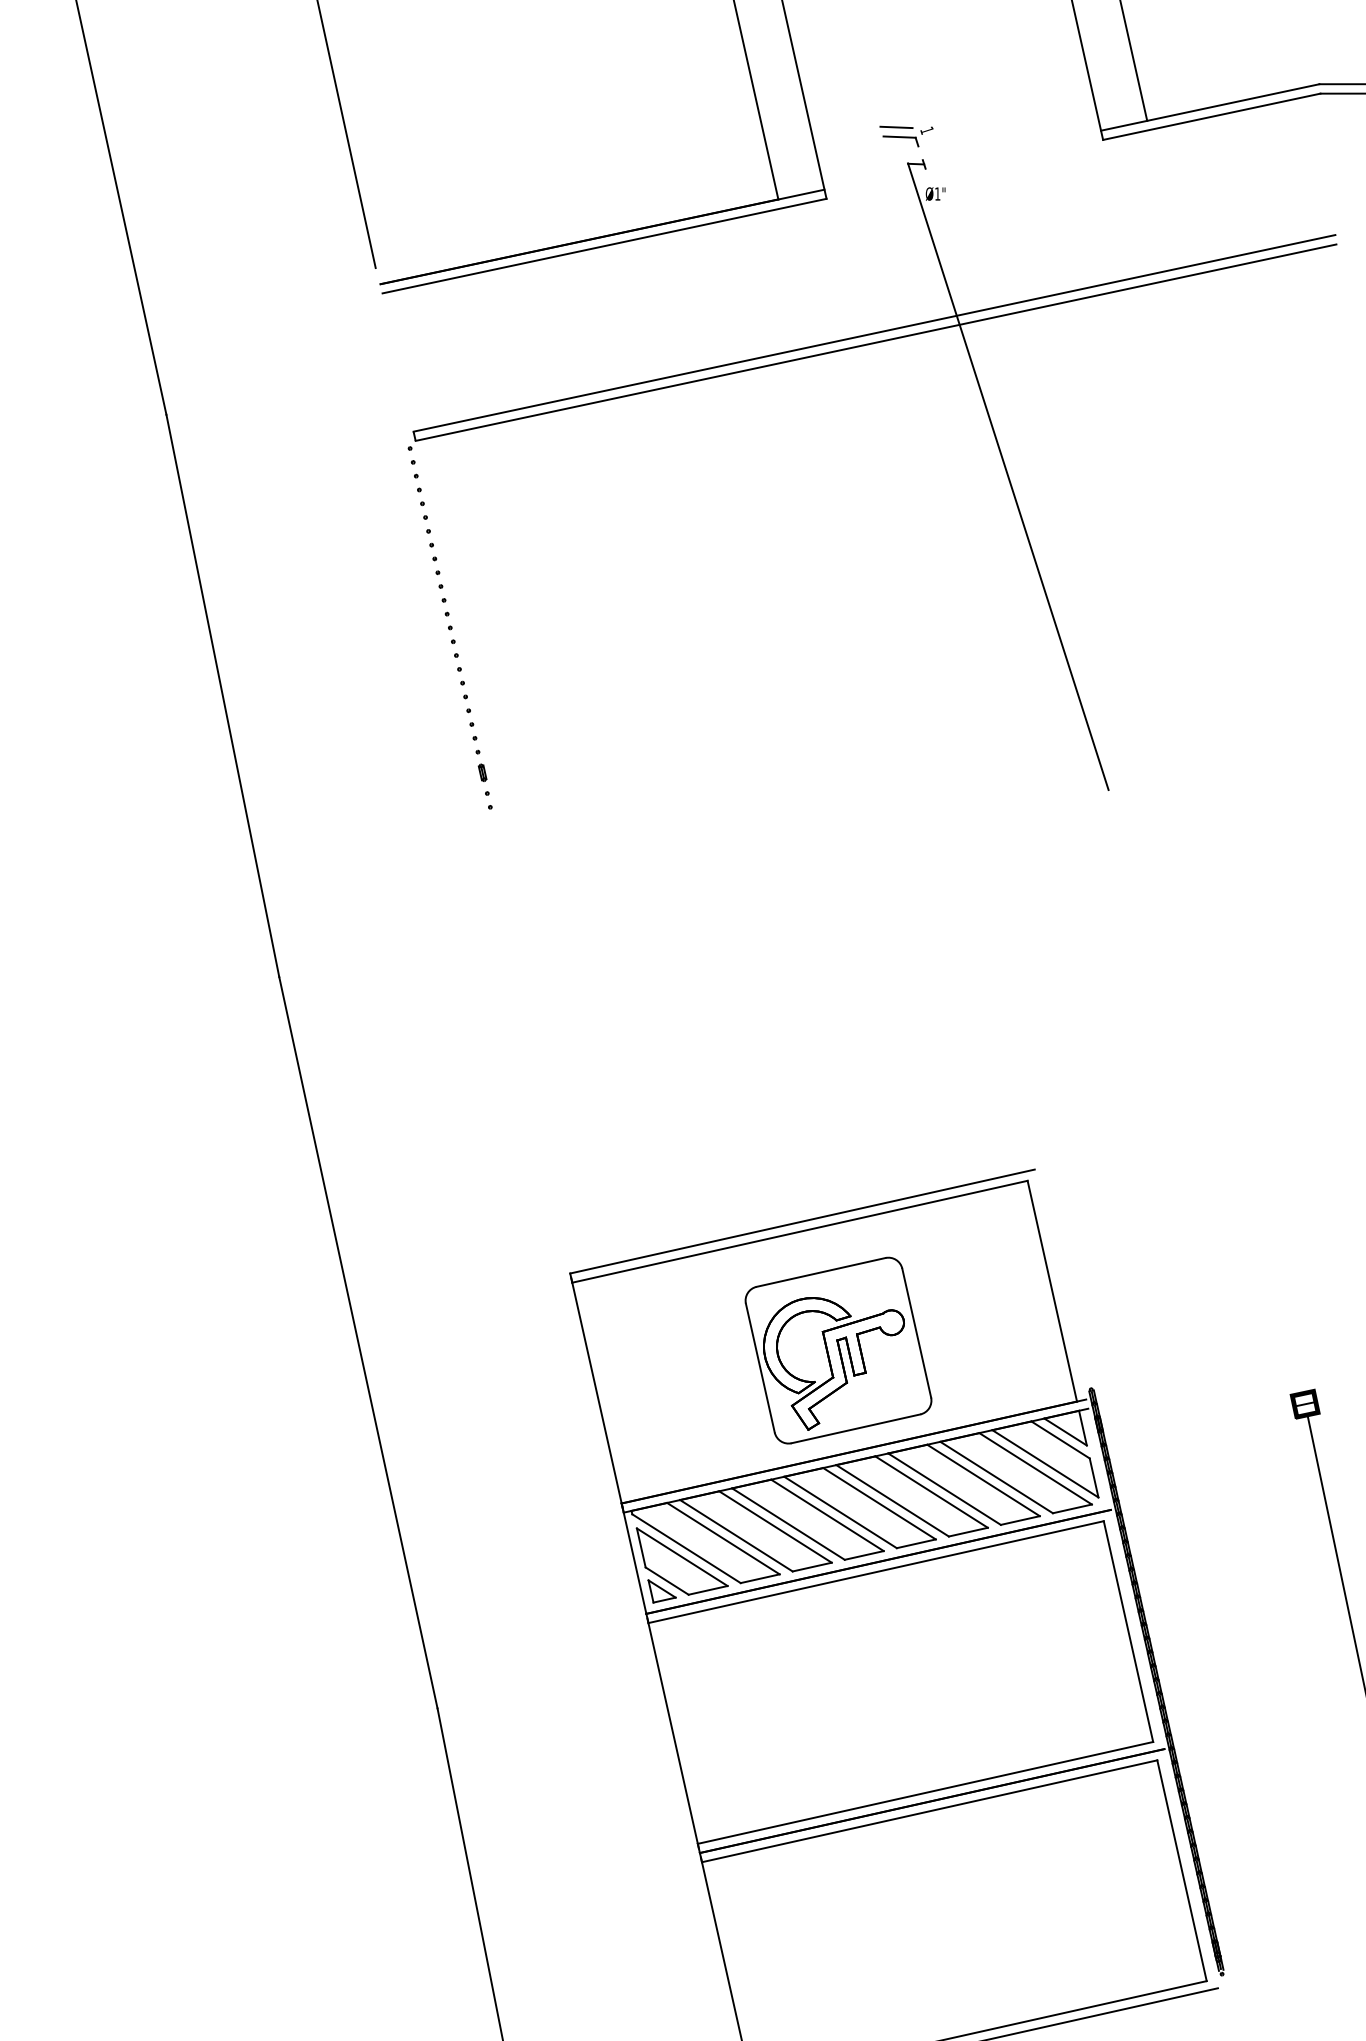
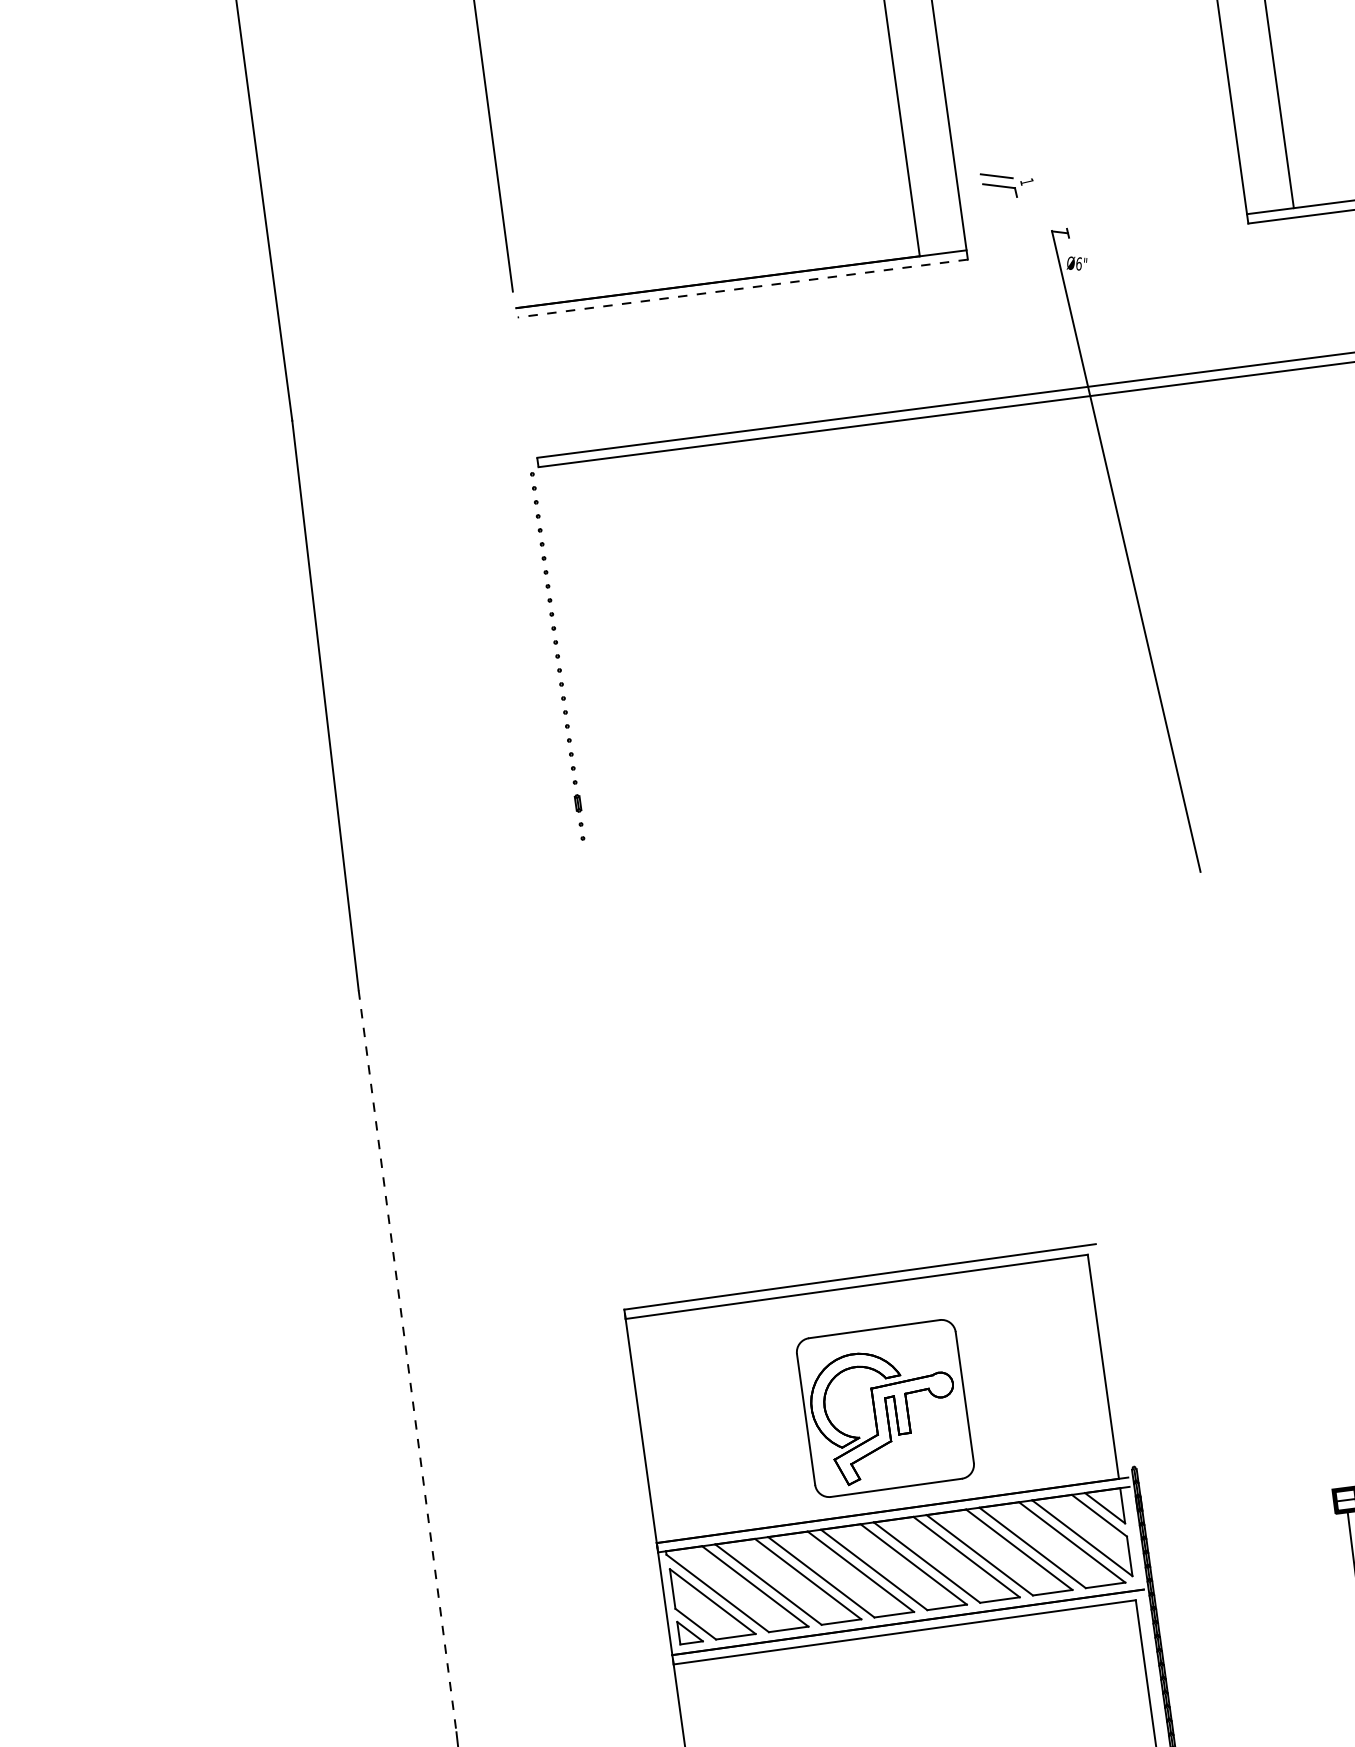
part: (906, 136) -> (1005, 186), moved
text: (937, 193) -> (1078, 263), Ø1" -> Ø6"
line: (604, 246) -> (742, 288), solid -> dashed
line: (358, 1343) -> (407, 1362), solid -> dashed

